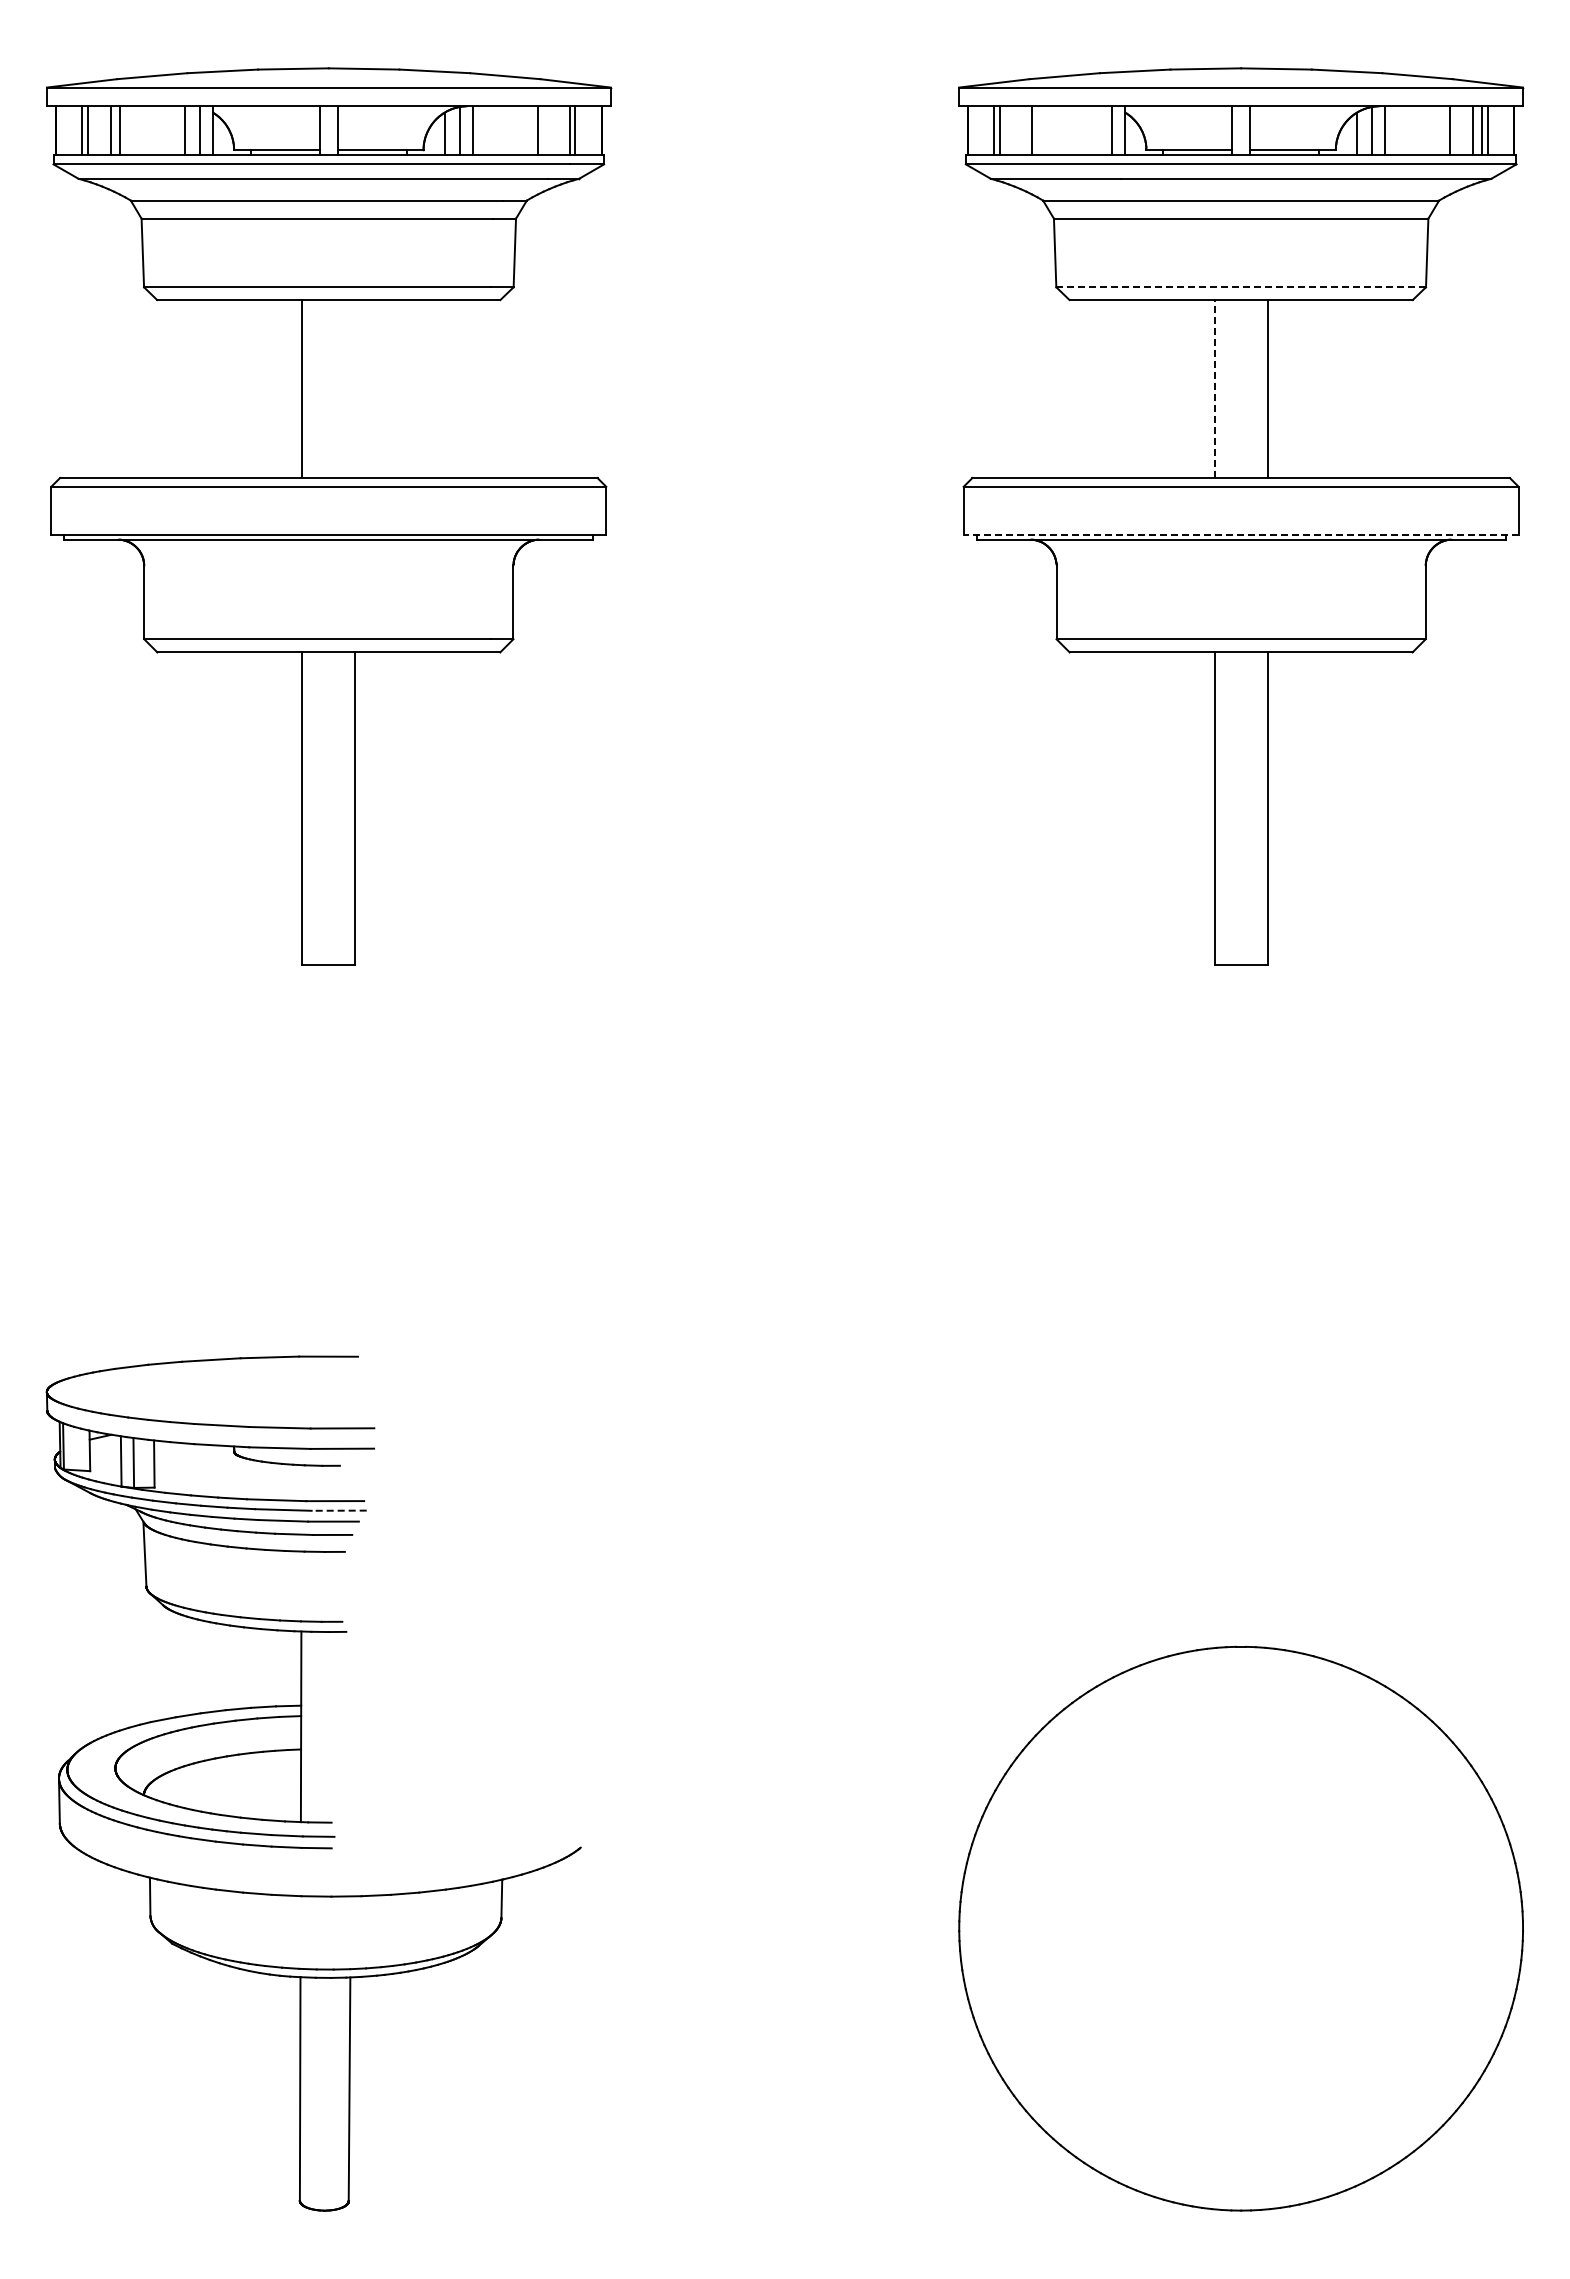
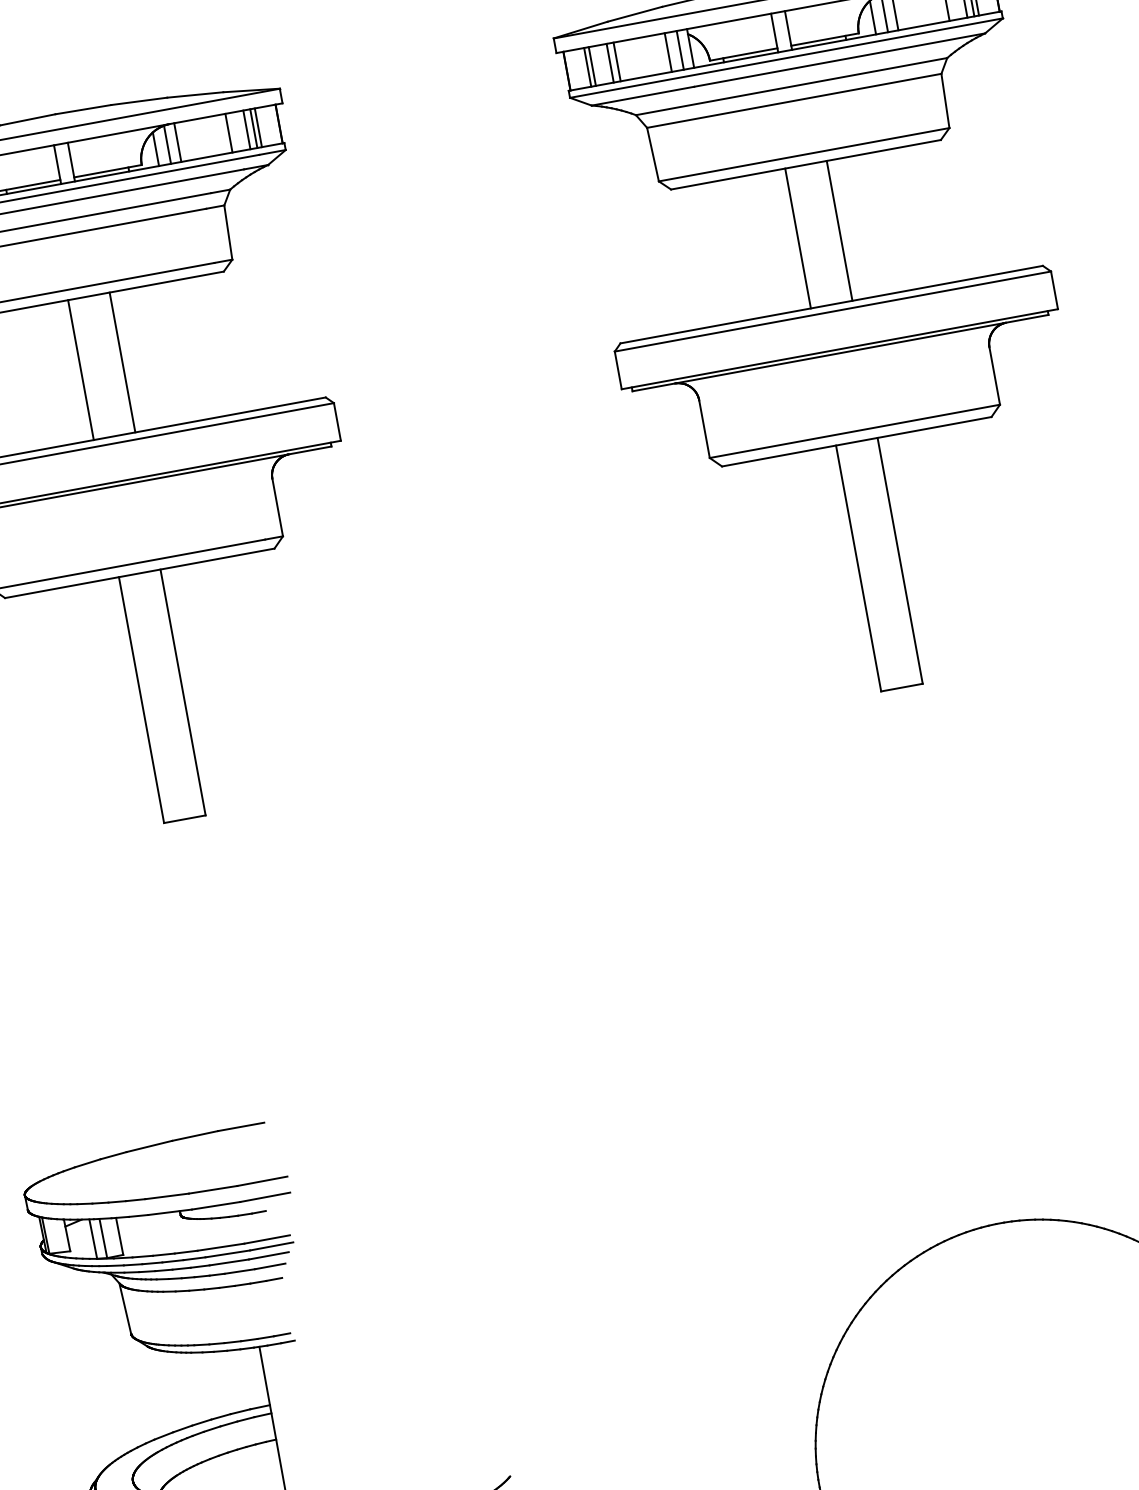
line: (560, 130) -> (246, 129), added
line: (1023, 130) -> (610, 62), added
line: (1097, 130) -> (668, 52), added
line: (1241, 287) -> (804, 154), dashed -> solid
line: (355, 389) -> (122, 362), added
line: (1214, 389) -> (797, 238), dashed -> solid
line: (1241, 534) -> (840, 348), dashed -> solid
line: (339, 1510) -> (271, 1246), dashed -> solid

